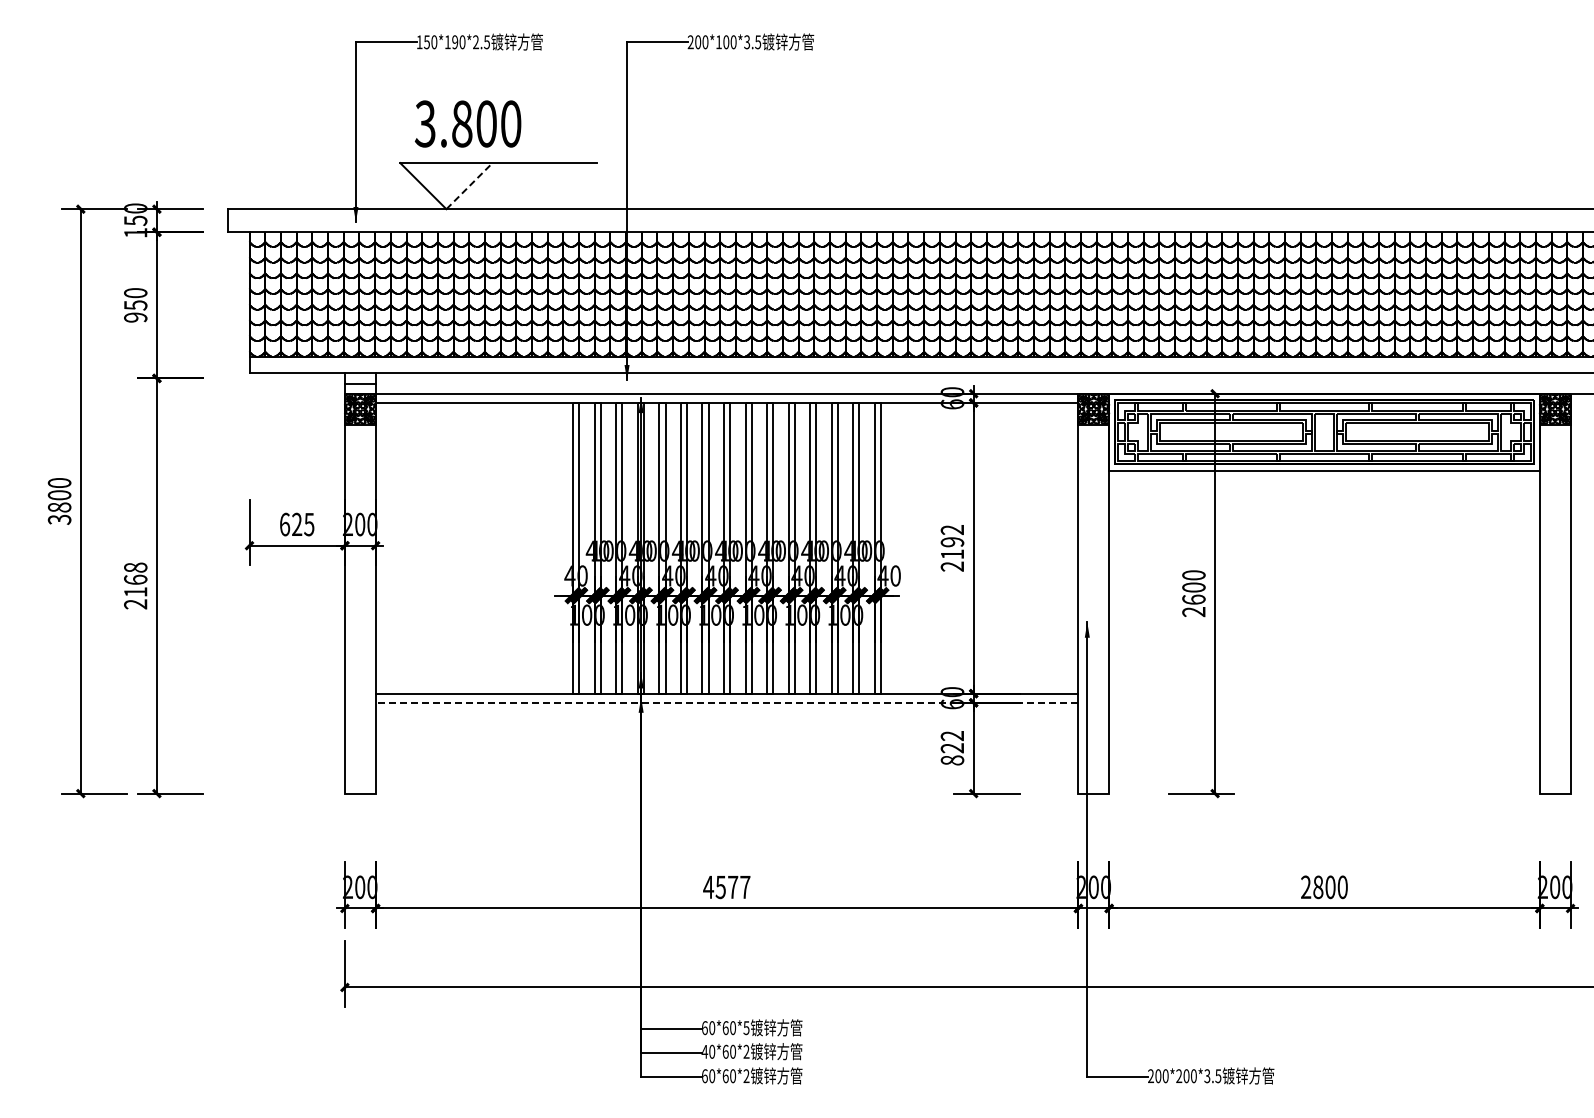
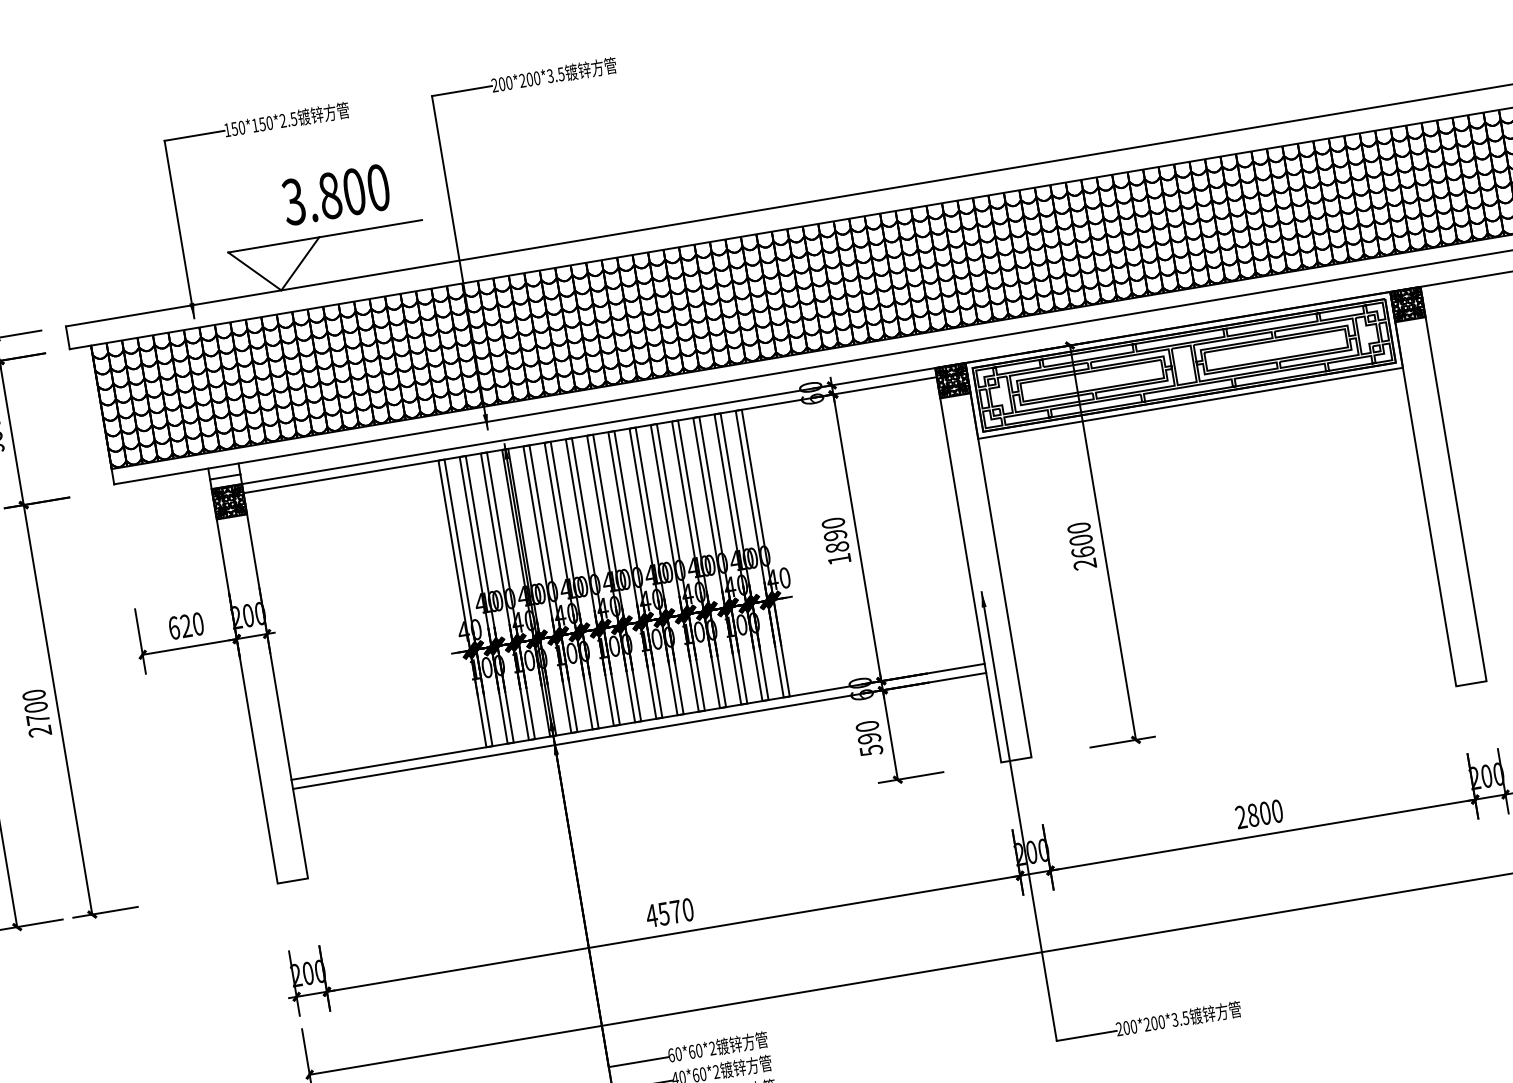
text: (718, 41) -> (522, 80), 200*100*3.5 -> 200*200*3.5
text: (455, 42) -> (262, 124), 150*190*2.5 -> 150*150*2.5
text: (467, 123) -> (335, 194), moved
line: (469, 186) -> (300, 264), dashed -> solid
text: (309, 524) -> (198, 623), 625 -> 620
text: (952, 548) -> (836, 541), 2192 -> 1890
text: (135, 579) -> (35, 706), 2168 -> 2700
line: (726, 702) -> (639, 730), dashed -> solid
text: (952, 748) -> (869, 738), 822 -> 590
text: (745, 887) -> (688, 910), 4577 -> 4570
text: (746, 1028) -> (712, 1048), 60*60*5 -> 60*60*2

